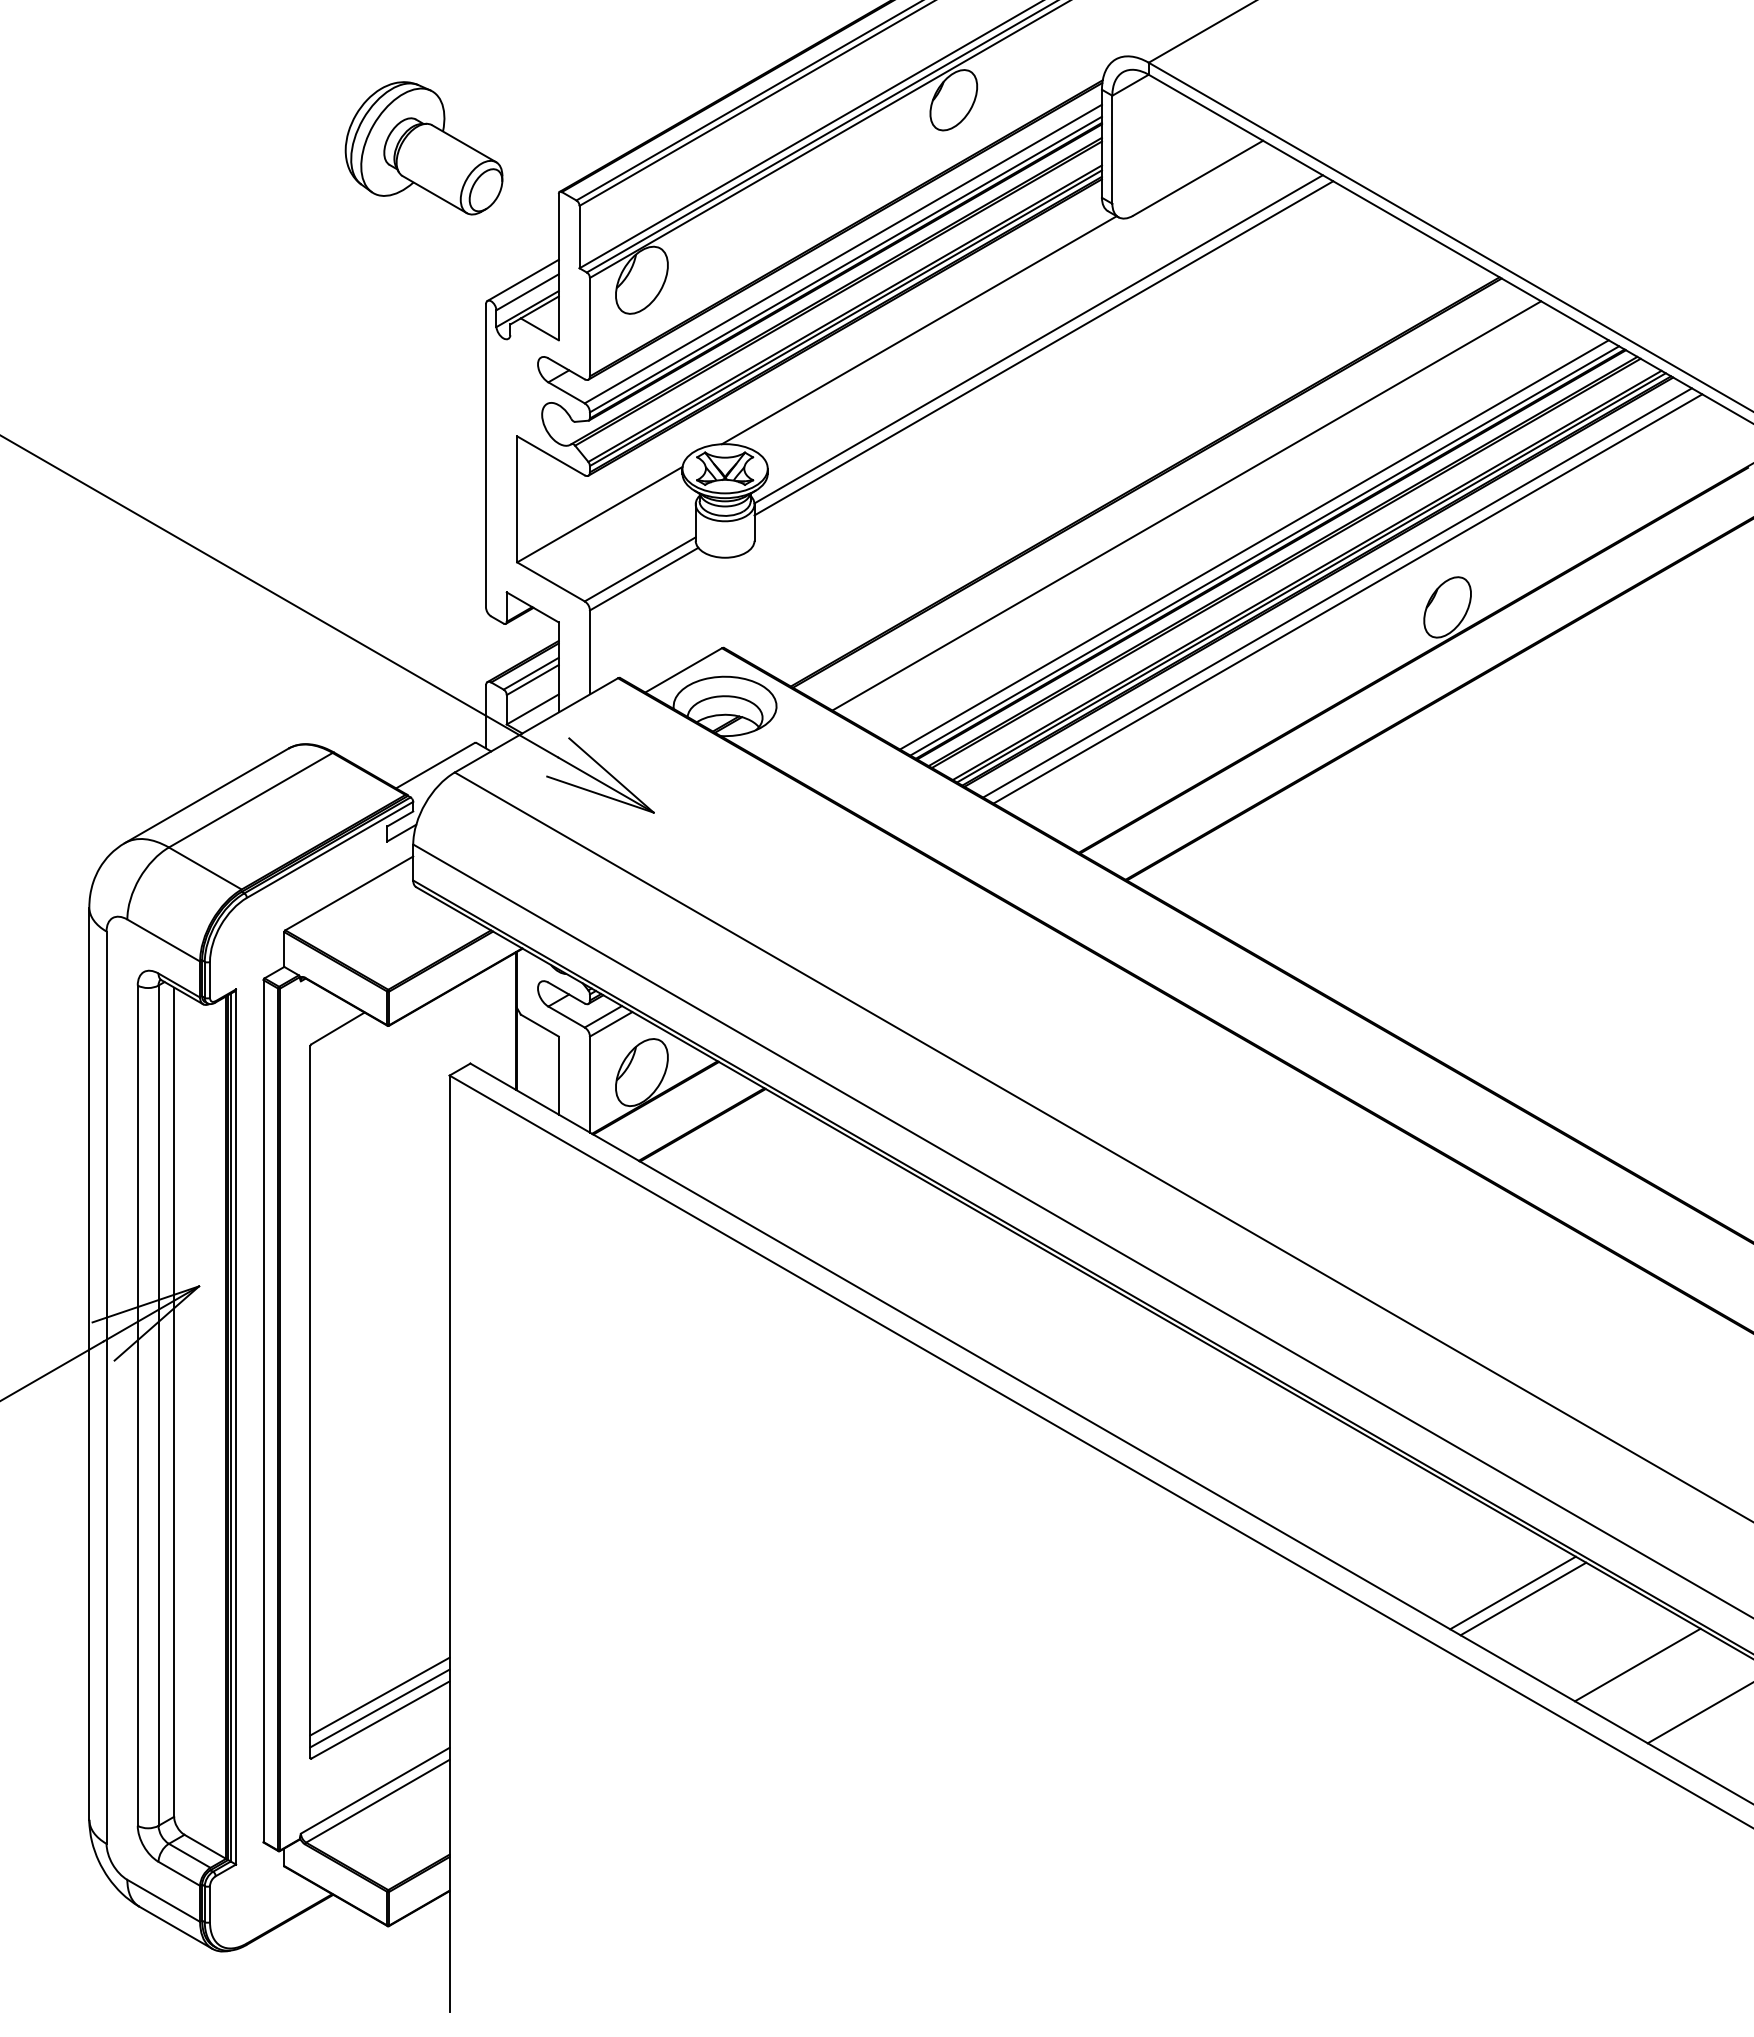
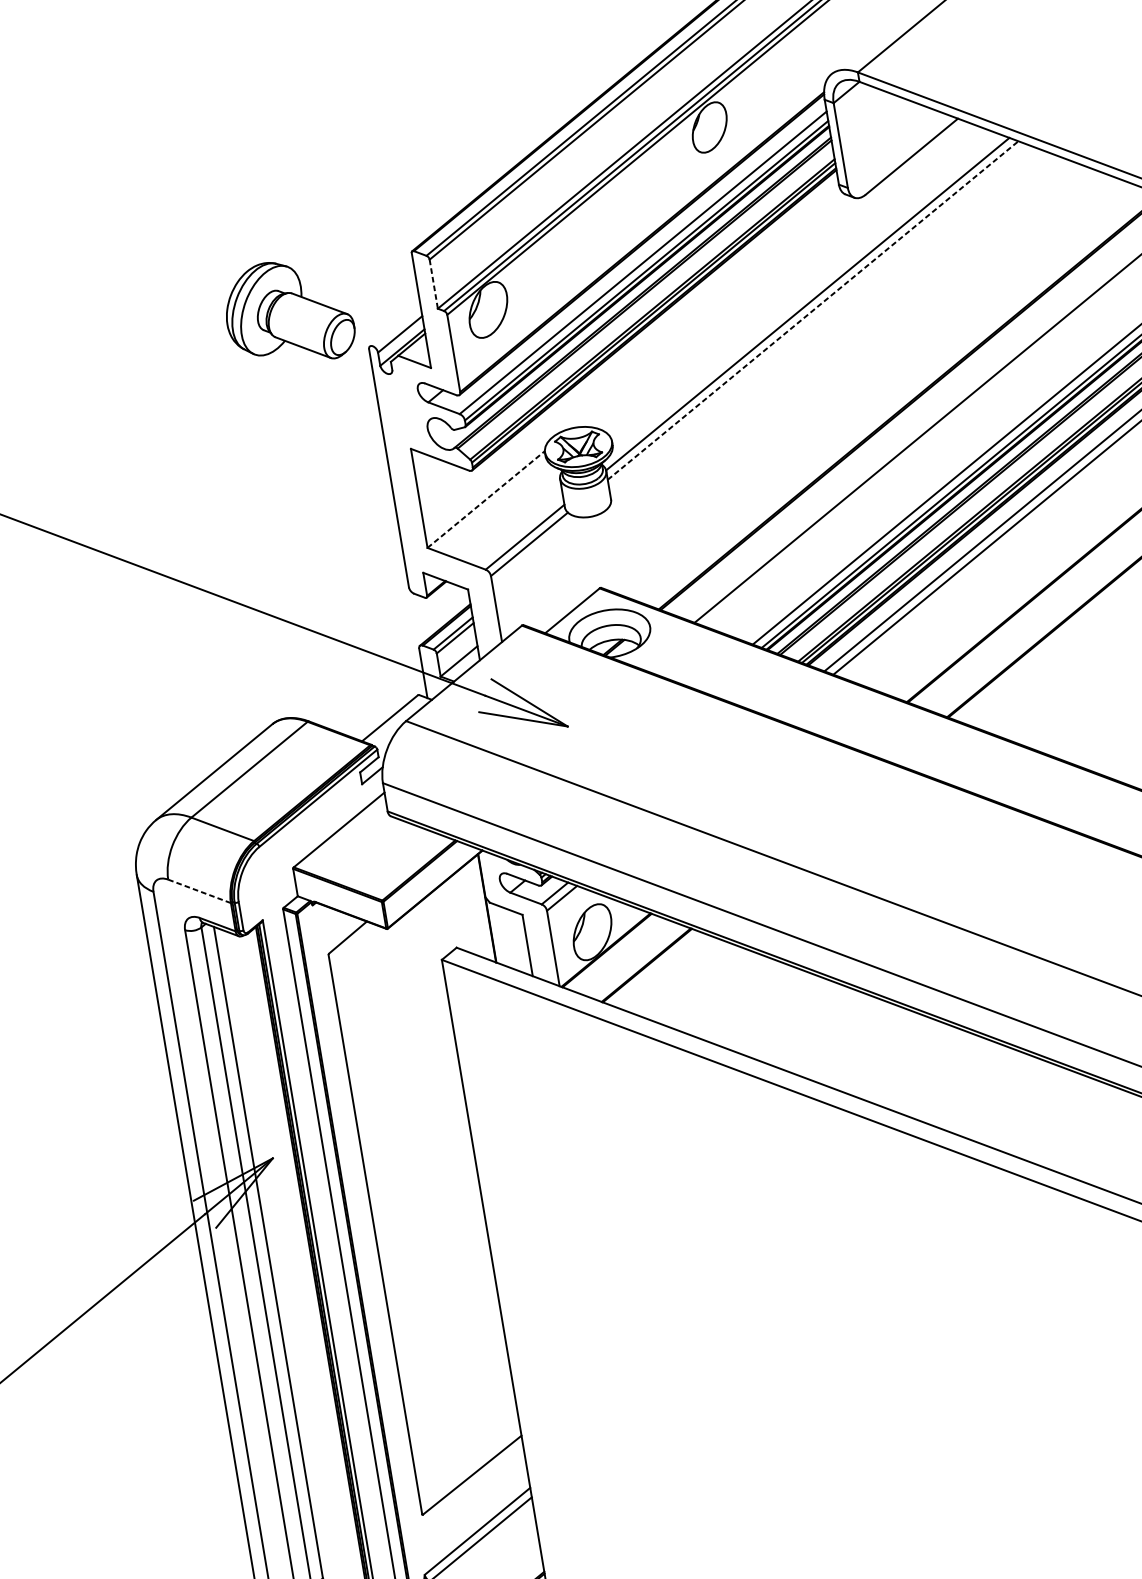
part: (423, 148) -> (288, 312), moved
line: (579, 237) -> (433, 284), solid -> dashed
line: (522, 279) -> (394, 324), removed
line: (918, 330) -> (712, 313), removed
line: (1044, 348) -> (813, 310), solid -> dashed
line: (600, 514) -> (486, 499), solid -> dashed
line: (164, 940) -> (200, 891), solid -> dashed
line: (379, 1696) -> (468, 1456), removed
line: (379, 1708) -> (470, 1466), removed

